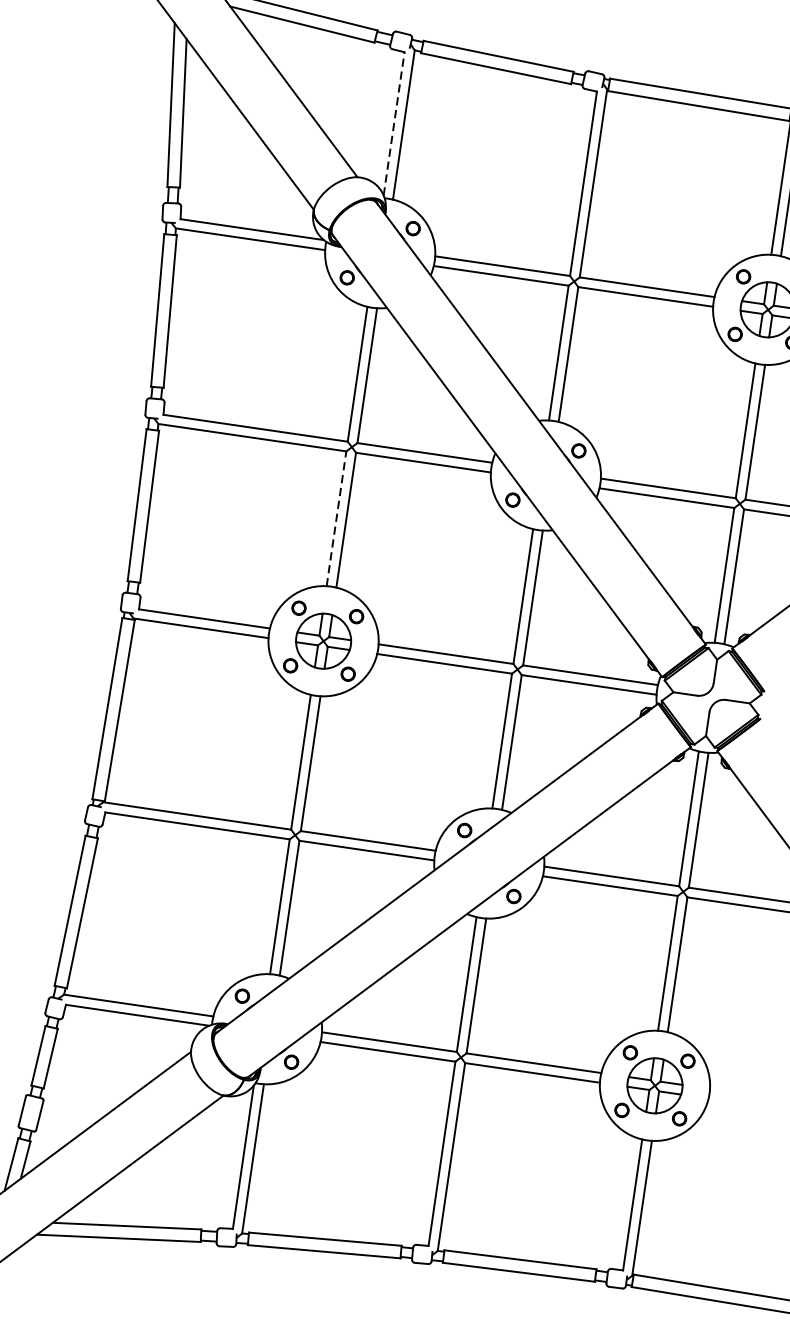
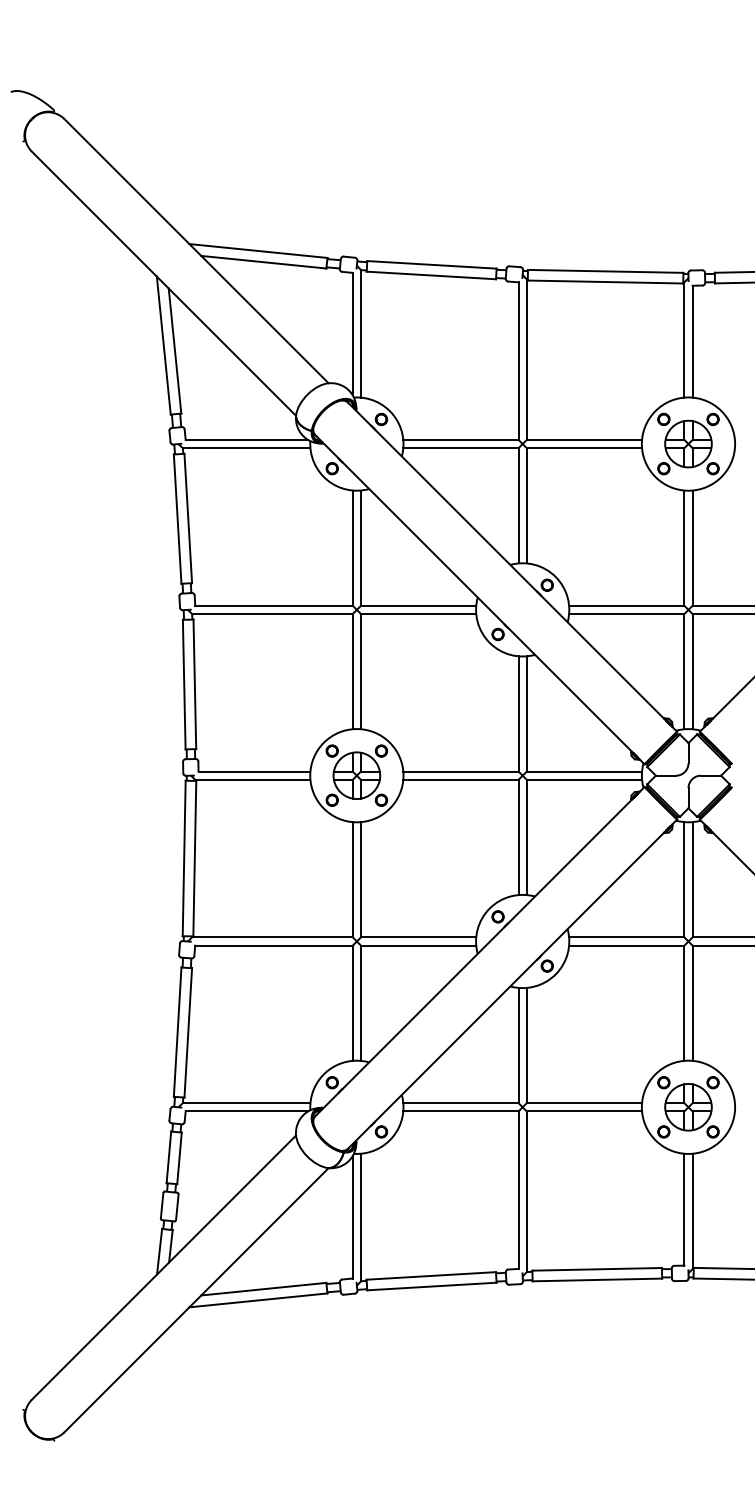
line: (393, 123) -> (352, 333), dashed -> solid
line: (336, 518) -> (352, 671), dashed -> solid

